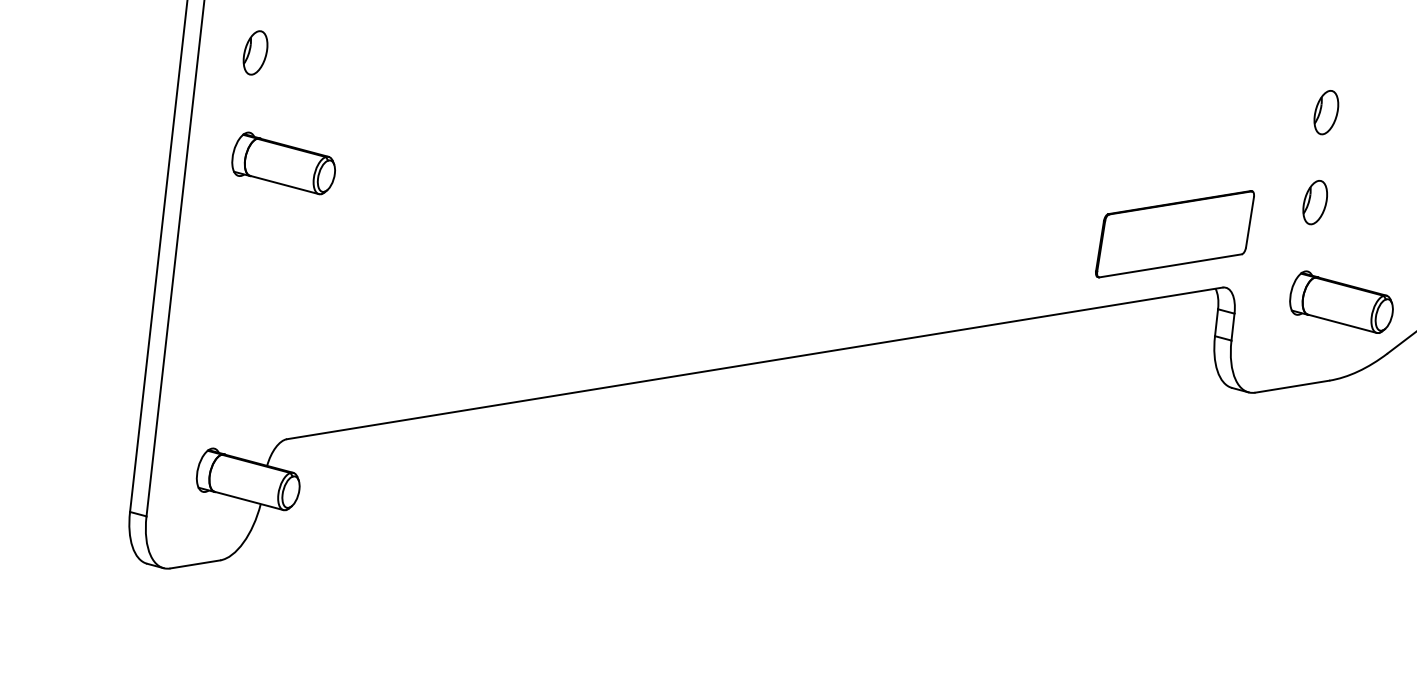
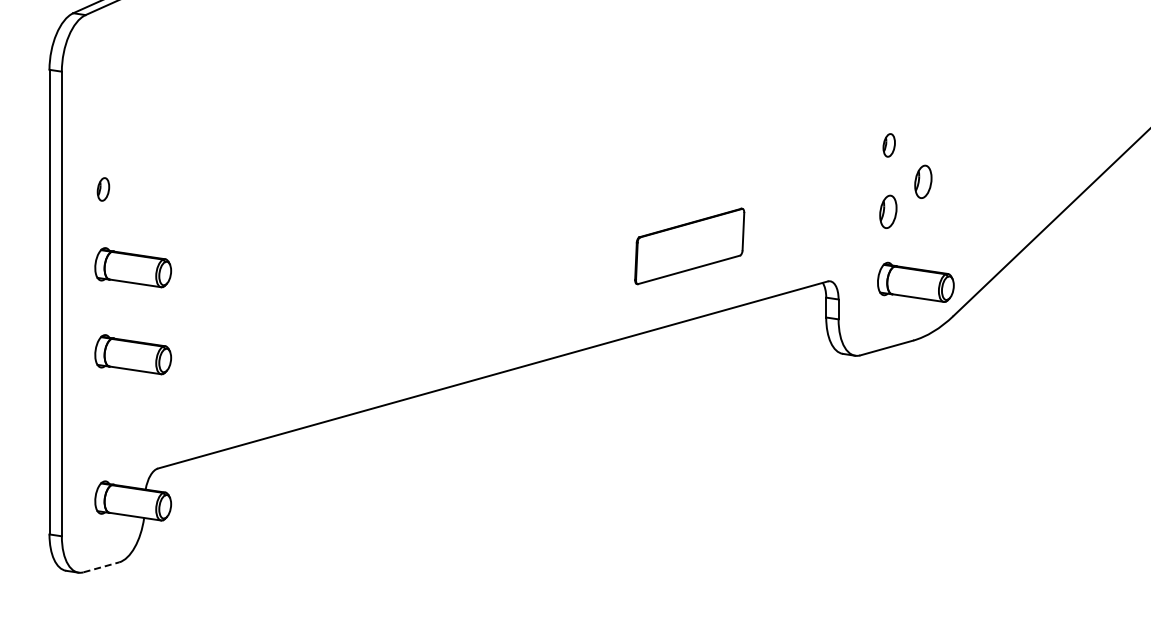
part: (255, 52) -> (103, 189), size x0.7
part: (1326, 112) -> (889, 145), size x0.7
part: (1367, 166) -> (923, 181), added
part: (1174, 234) -> (689, 246), moved
part: (271, 281) -> (133, 354), added
line: (195, 564) -> (101, 567), solid -> dashed

